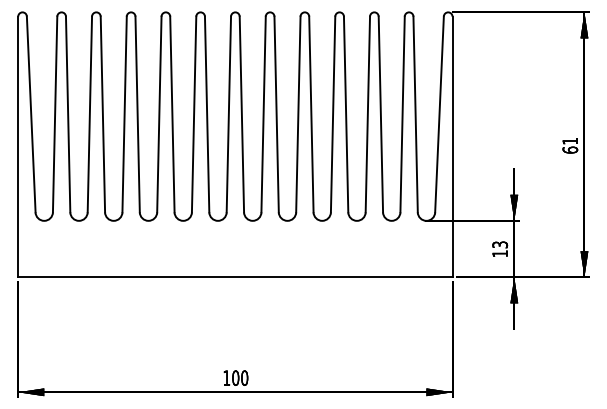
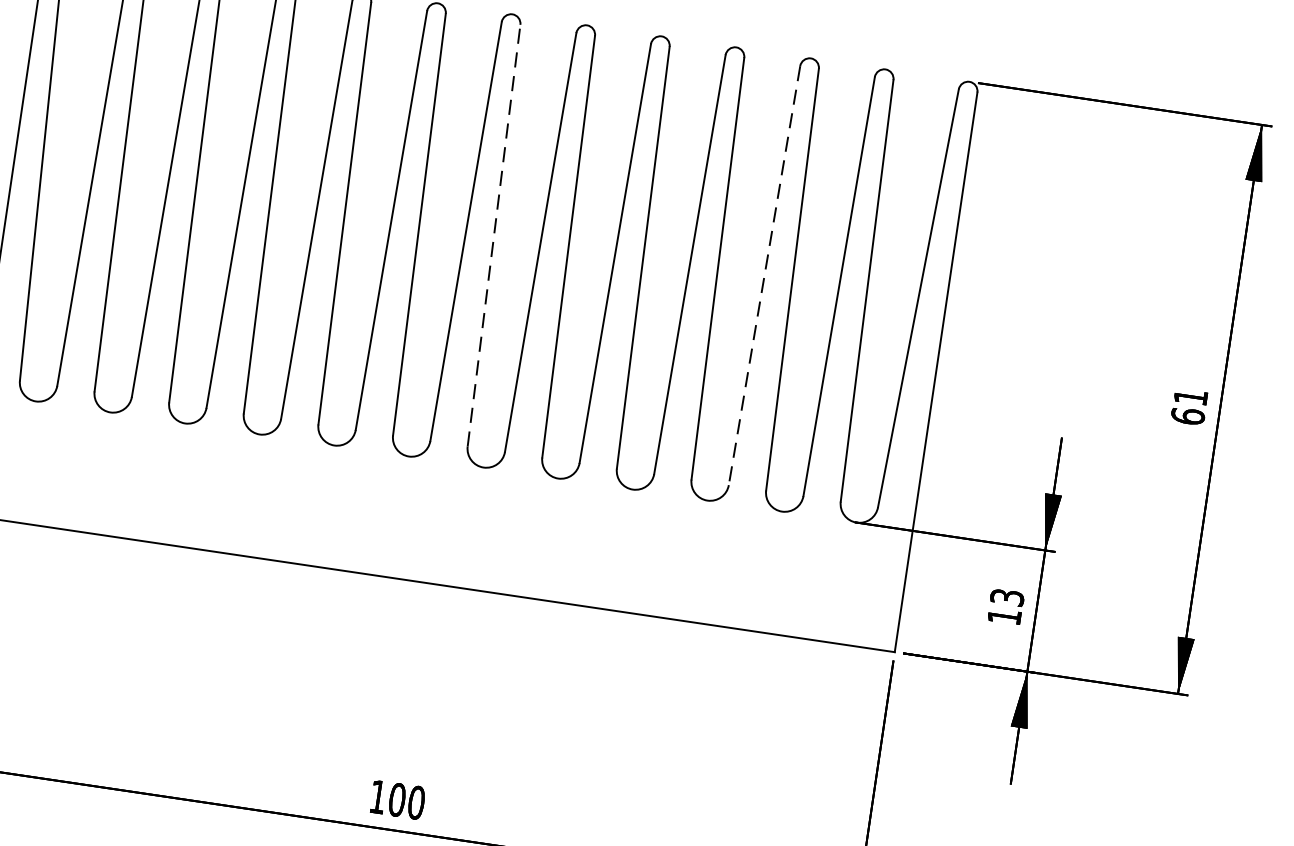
line: (241, 114) -> (493, 235), solid -> dashed
line: (367, 114) -> (763, 275), solid -> dashed

